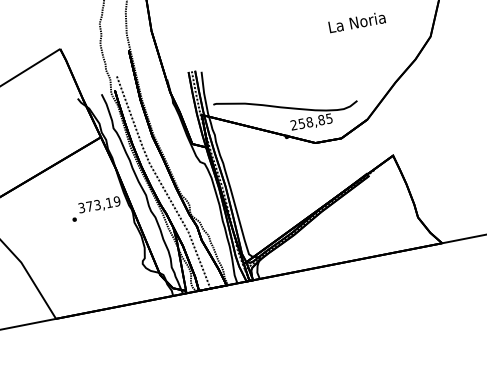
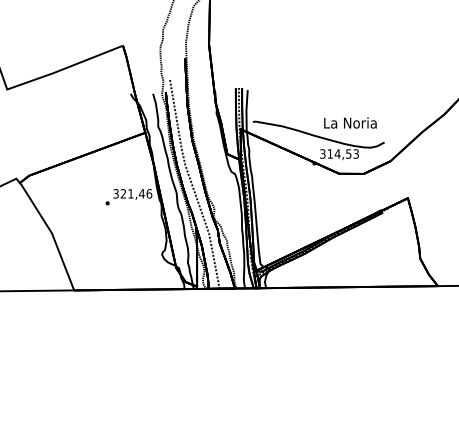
text: (357, 21) -> (350, 122), moved
text: (311, 121) -> (339, 153), 258,85 -> 314,53
text: (103, 203) -> (136, 193), 373,19 -> 321,46

